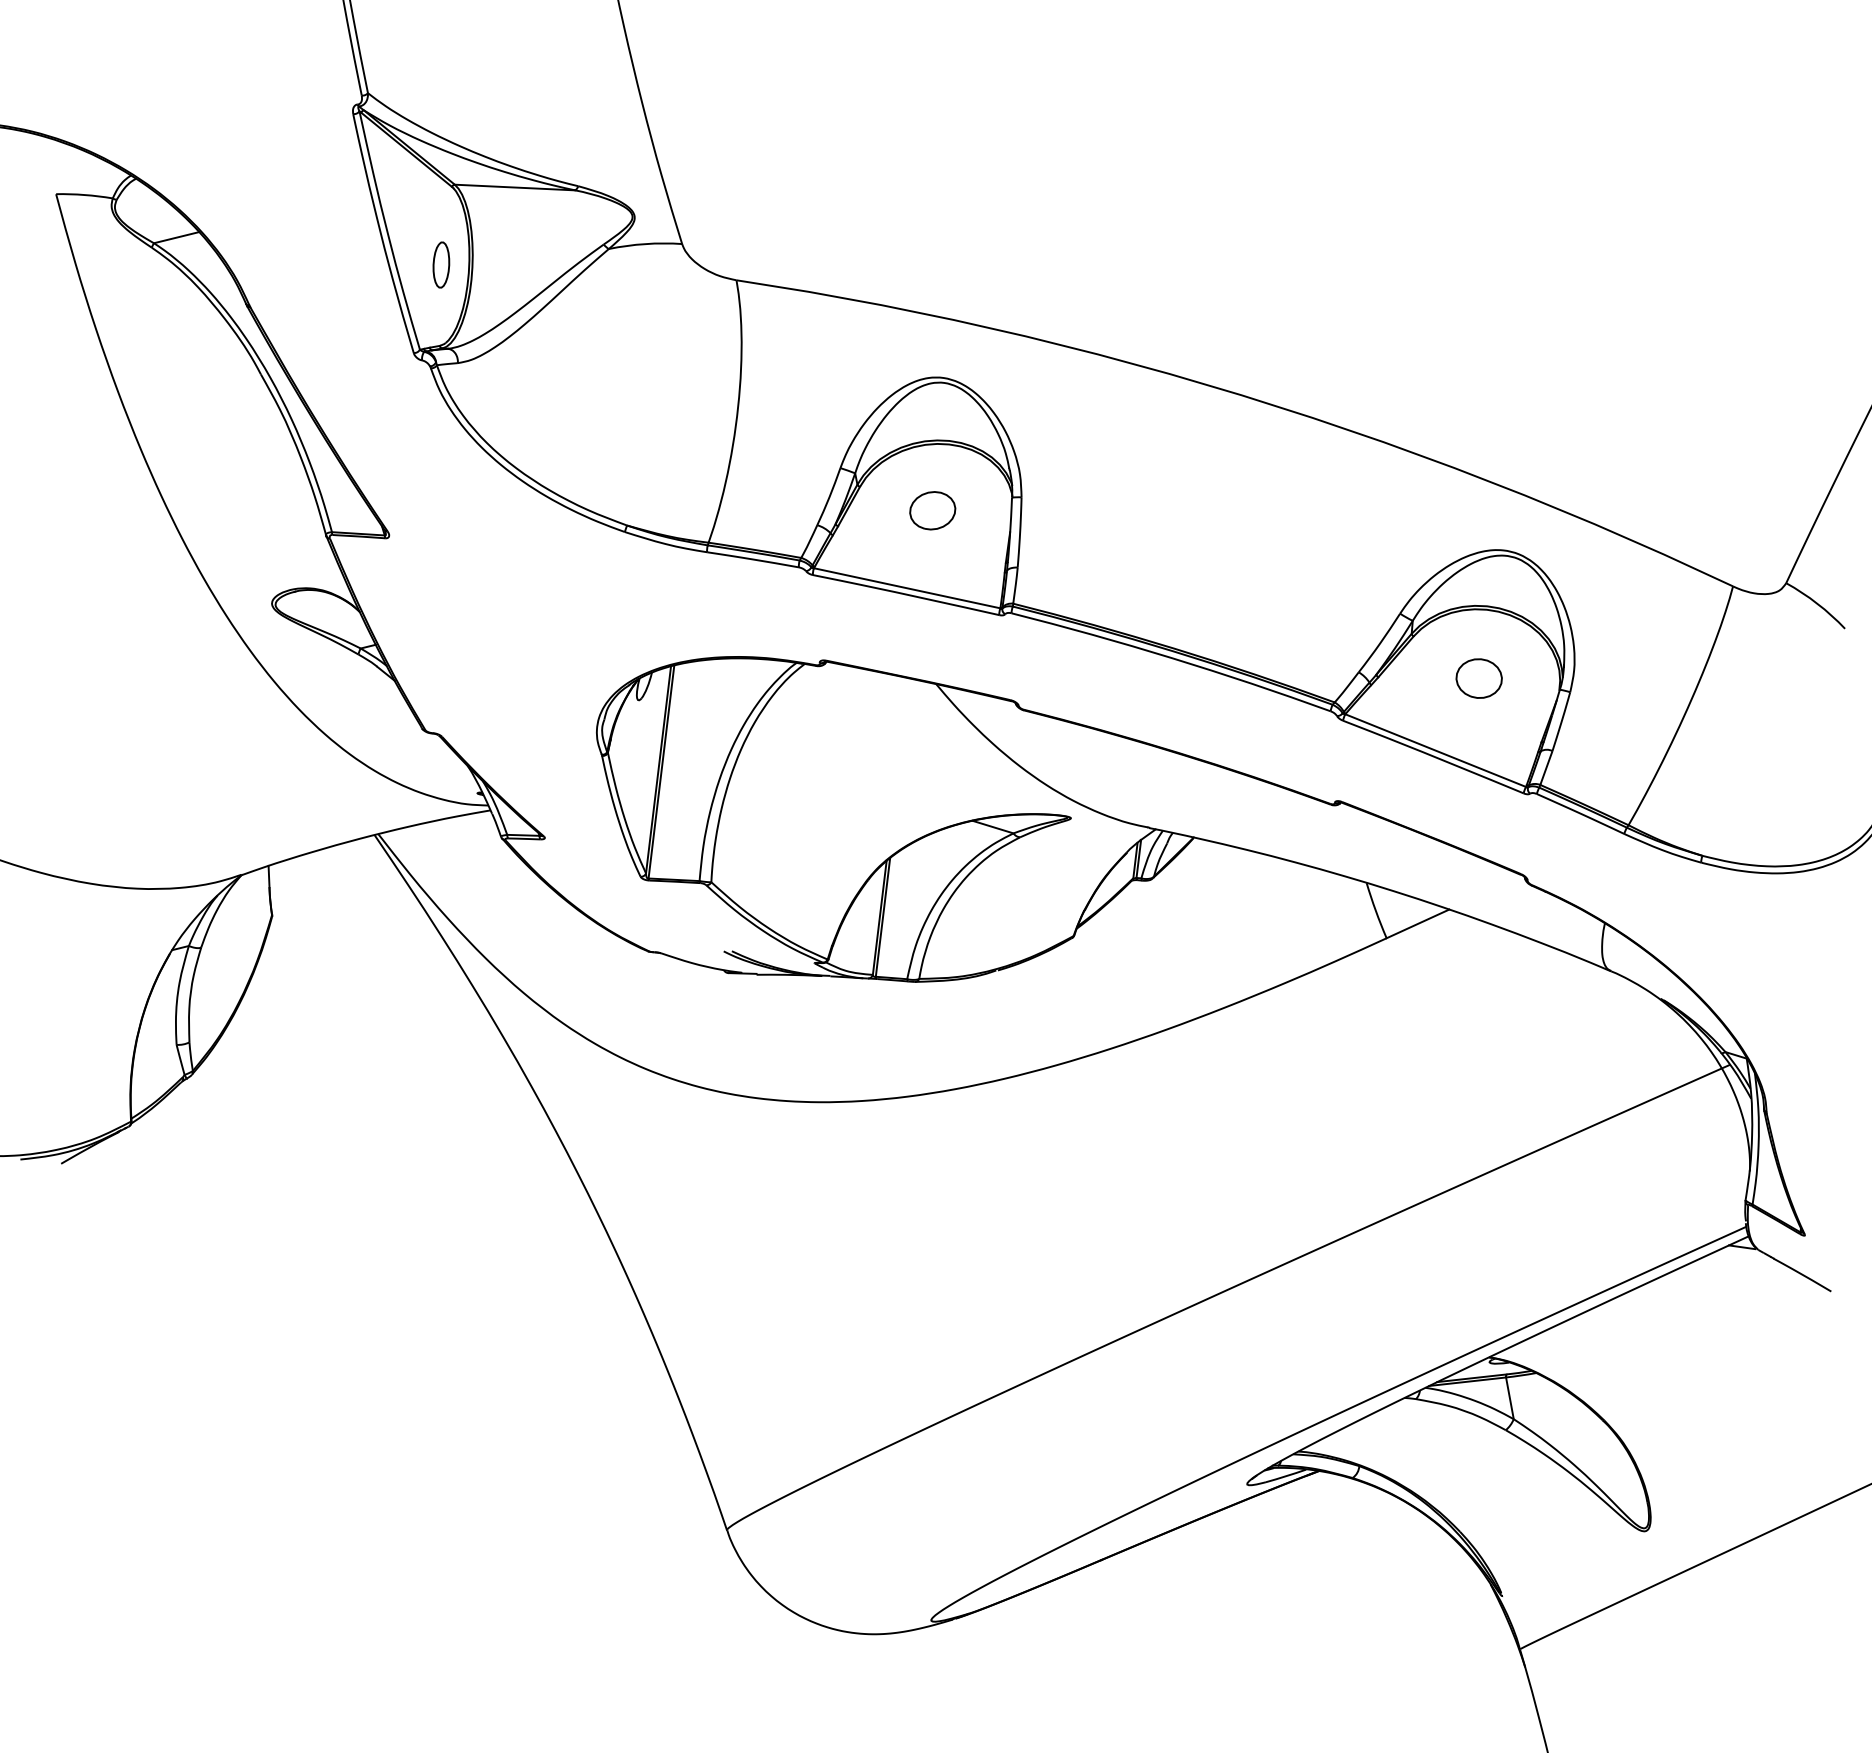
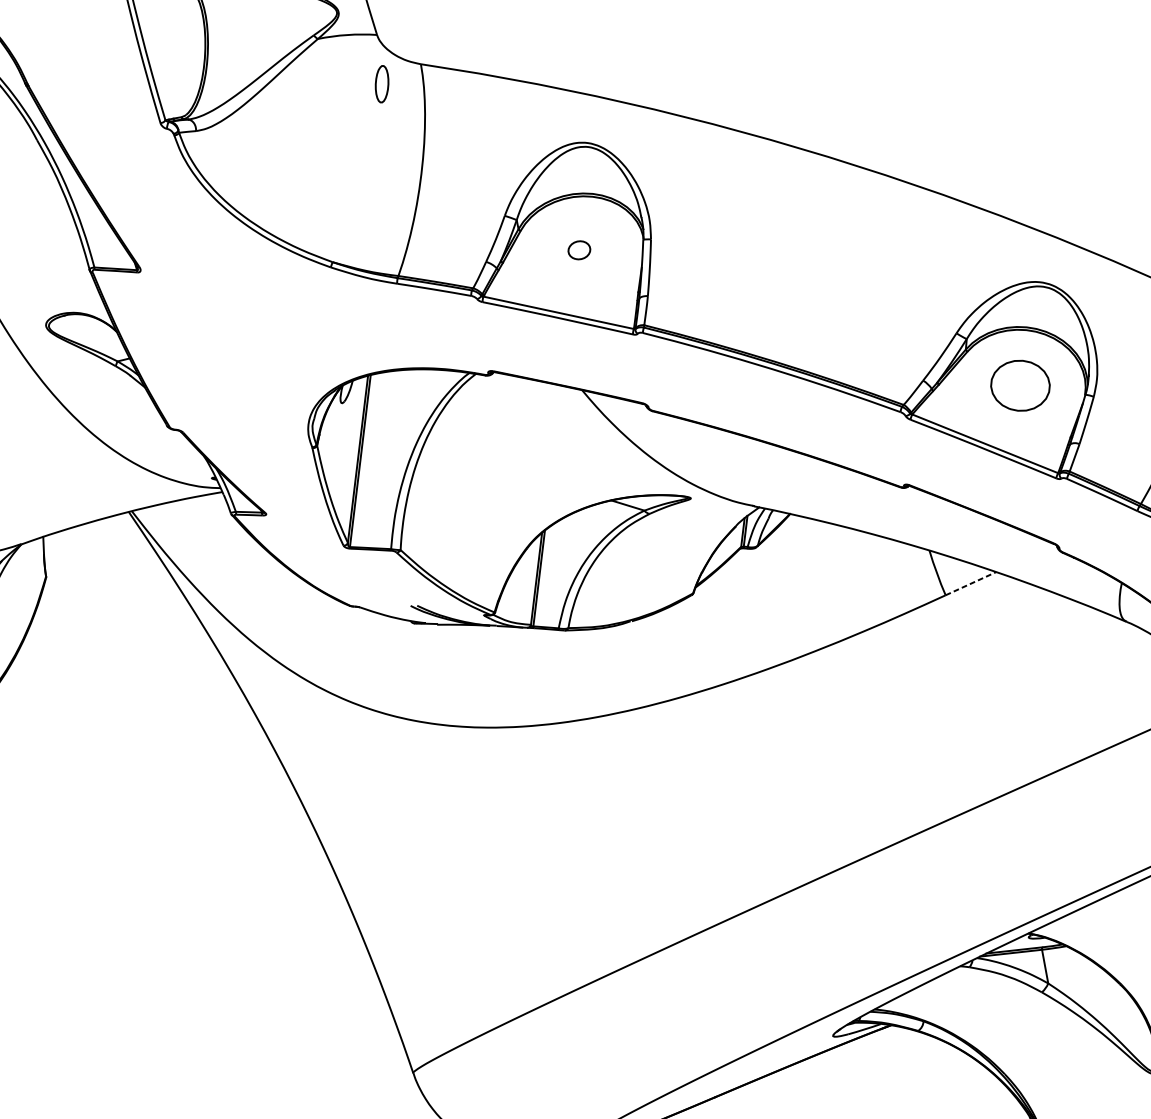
part: (441, 264) -> (382, 83), moved
part: (932, 510) -> (579, 250), size x0.6
part: (1478, 678) -> (1019, 385), size x1.6
line: (1418, 923) -> (971, 583), solid -> dashed

